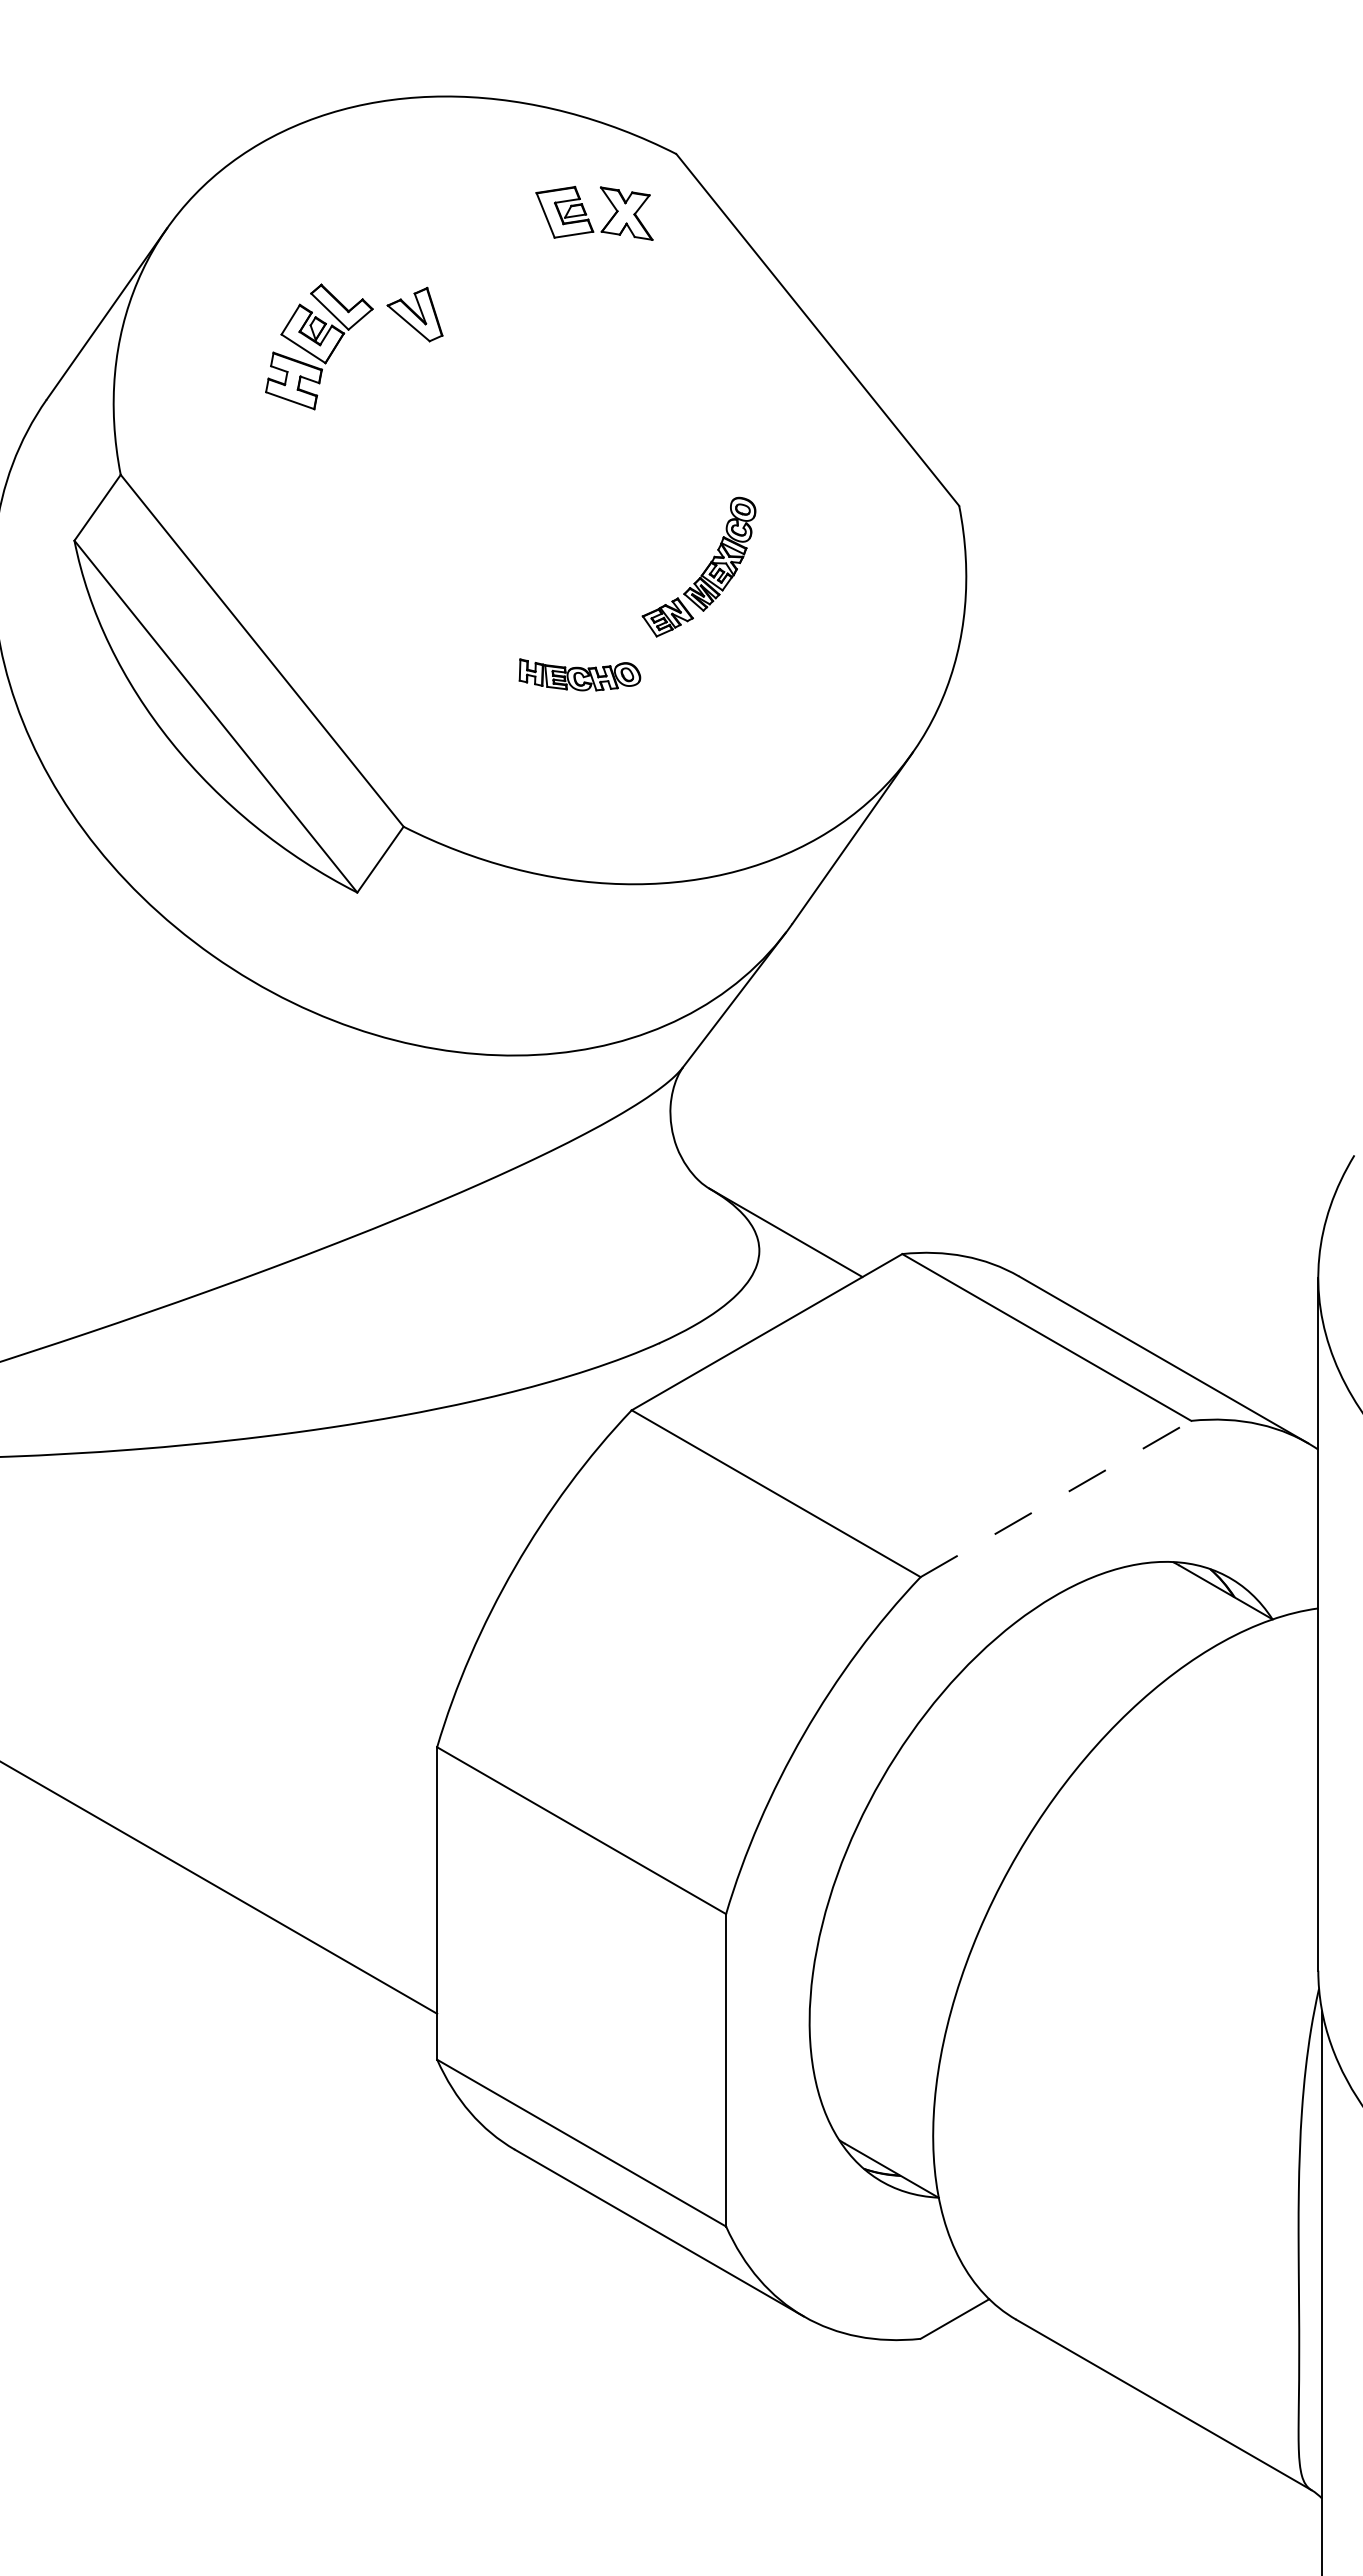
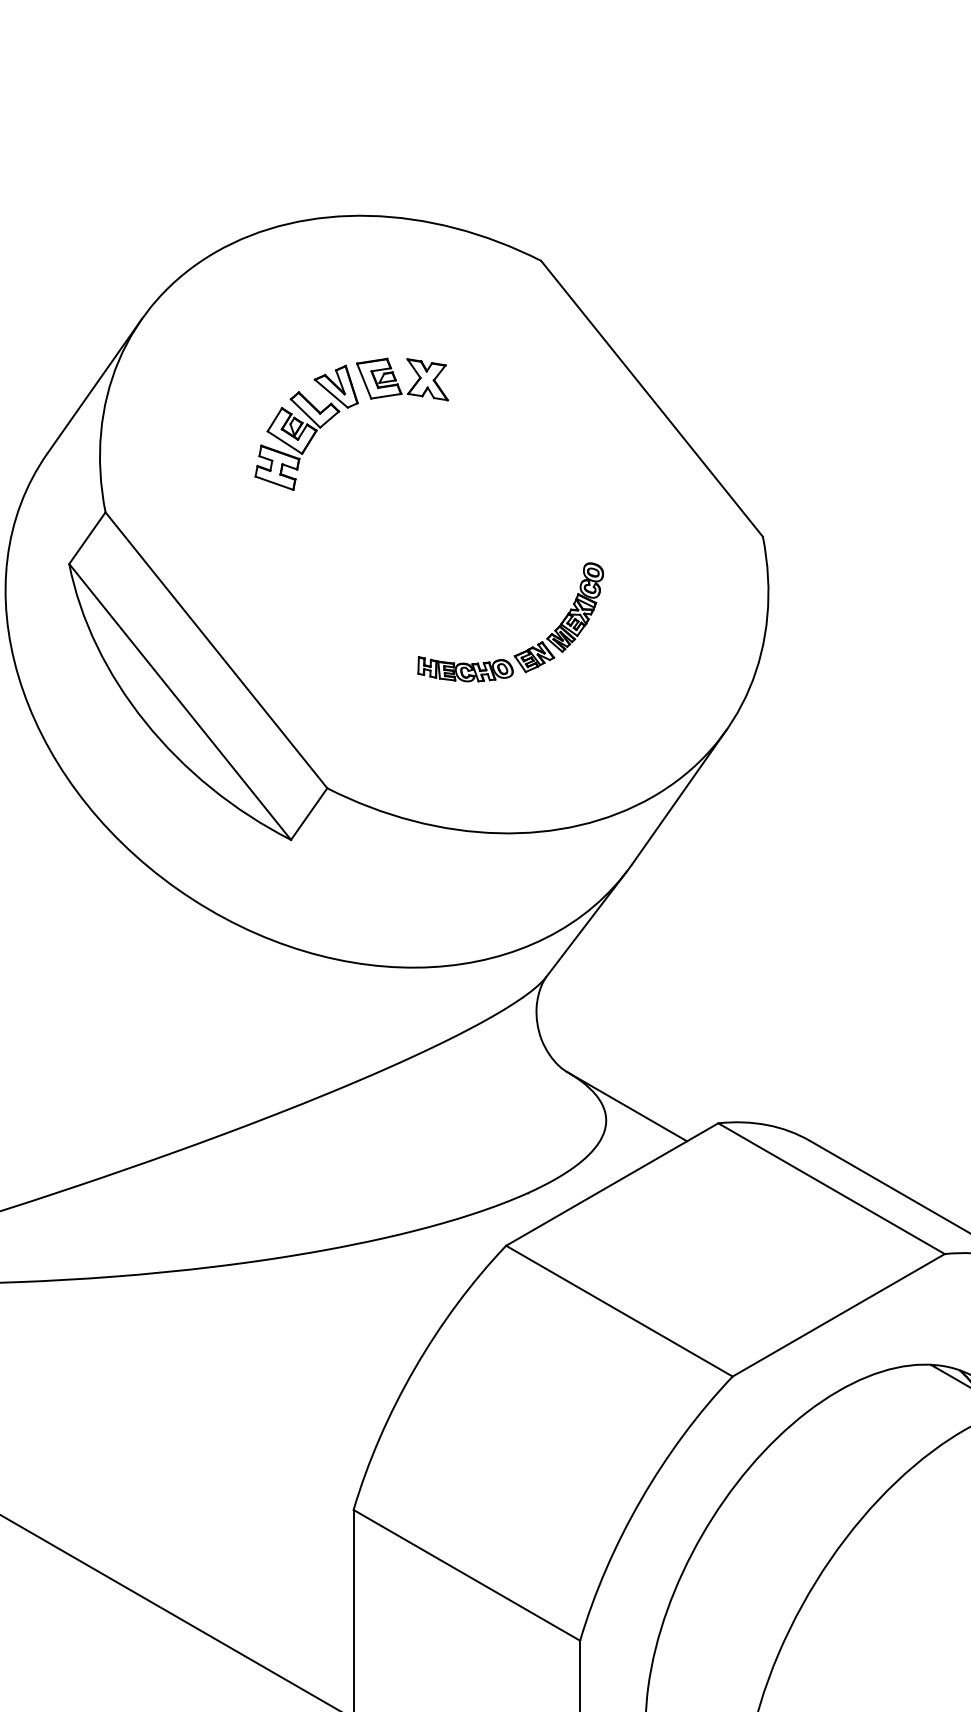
part: (587, 214) -> (397, 380), moved
part: (319, 346) -> (297, 440), moved
part: (703, 571) -> (562, 621), moved
line: (1056, 1498) -> (839, 1314), dashed -> solid

